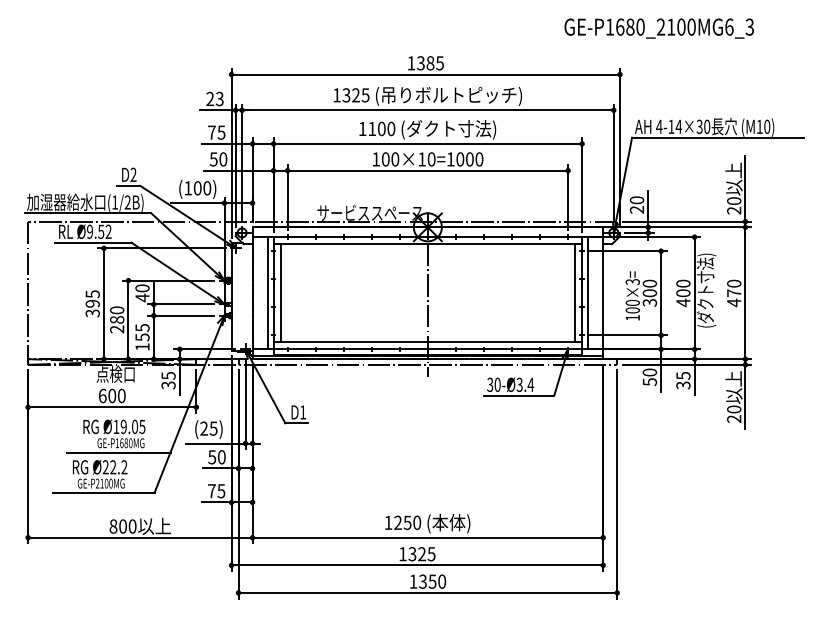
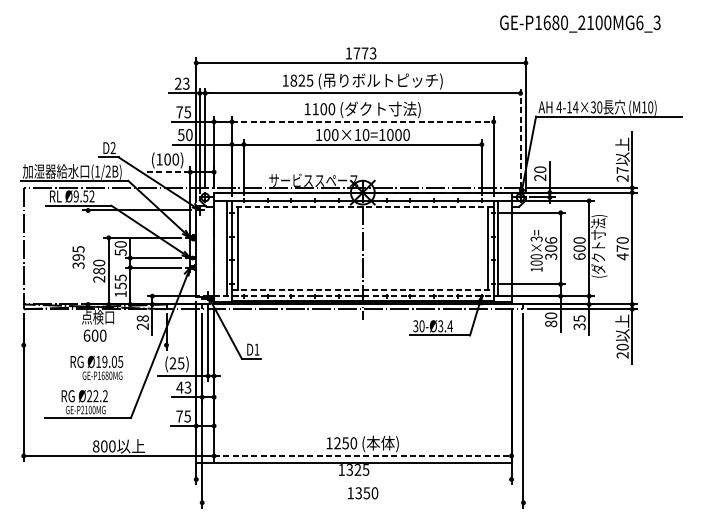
text: (658, 28) -> (579, 23), moved
text: (429, 63) -> (364, 53), 1385 -> 1773
text: (346, 95) -> (293, 80), 1325 -> 1825
line: (428, 143) -> (363, 121), solid -> dashed
line: (613, 163) -> (520, 138), solid -> dashed
text: (734, 200) -> (622, 169), 20 -> 27
line: (197, 203) -> (167, 172), solid -> dashed
line: (427, 244) -> (362, 207), solid -> dashed
text: (649, 283) -> (550, 240), 300 -> 306
text: (142, 297) -> (120, 252), 40 -> 50
text: (683, 302) -> (579, 256), 400 -> 600
line: (104, 303) -> (88, 257), removed
line: (428, 342) -> (363, 290), solid -> dashed
line: (428, 349) -> (363, 296), solid -> dashed
text: (168, 380) -> (142, 322), 35 -> 28
text: (649, 382) -> (550, 324), 50 -> 80
line: (112, 407) -> (95, 345), removed
line: (118, 452) -> (100, 383), removed
text: (216, 457) -> (183, 387), 50 -> 43
line: (428, 537) -> (363, 455), solid -> dashed
line: (417, 565) -> (354, 463), moved
line: (427, 592) -> (362, 502), removed

